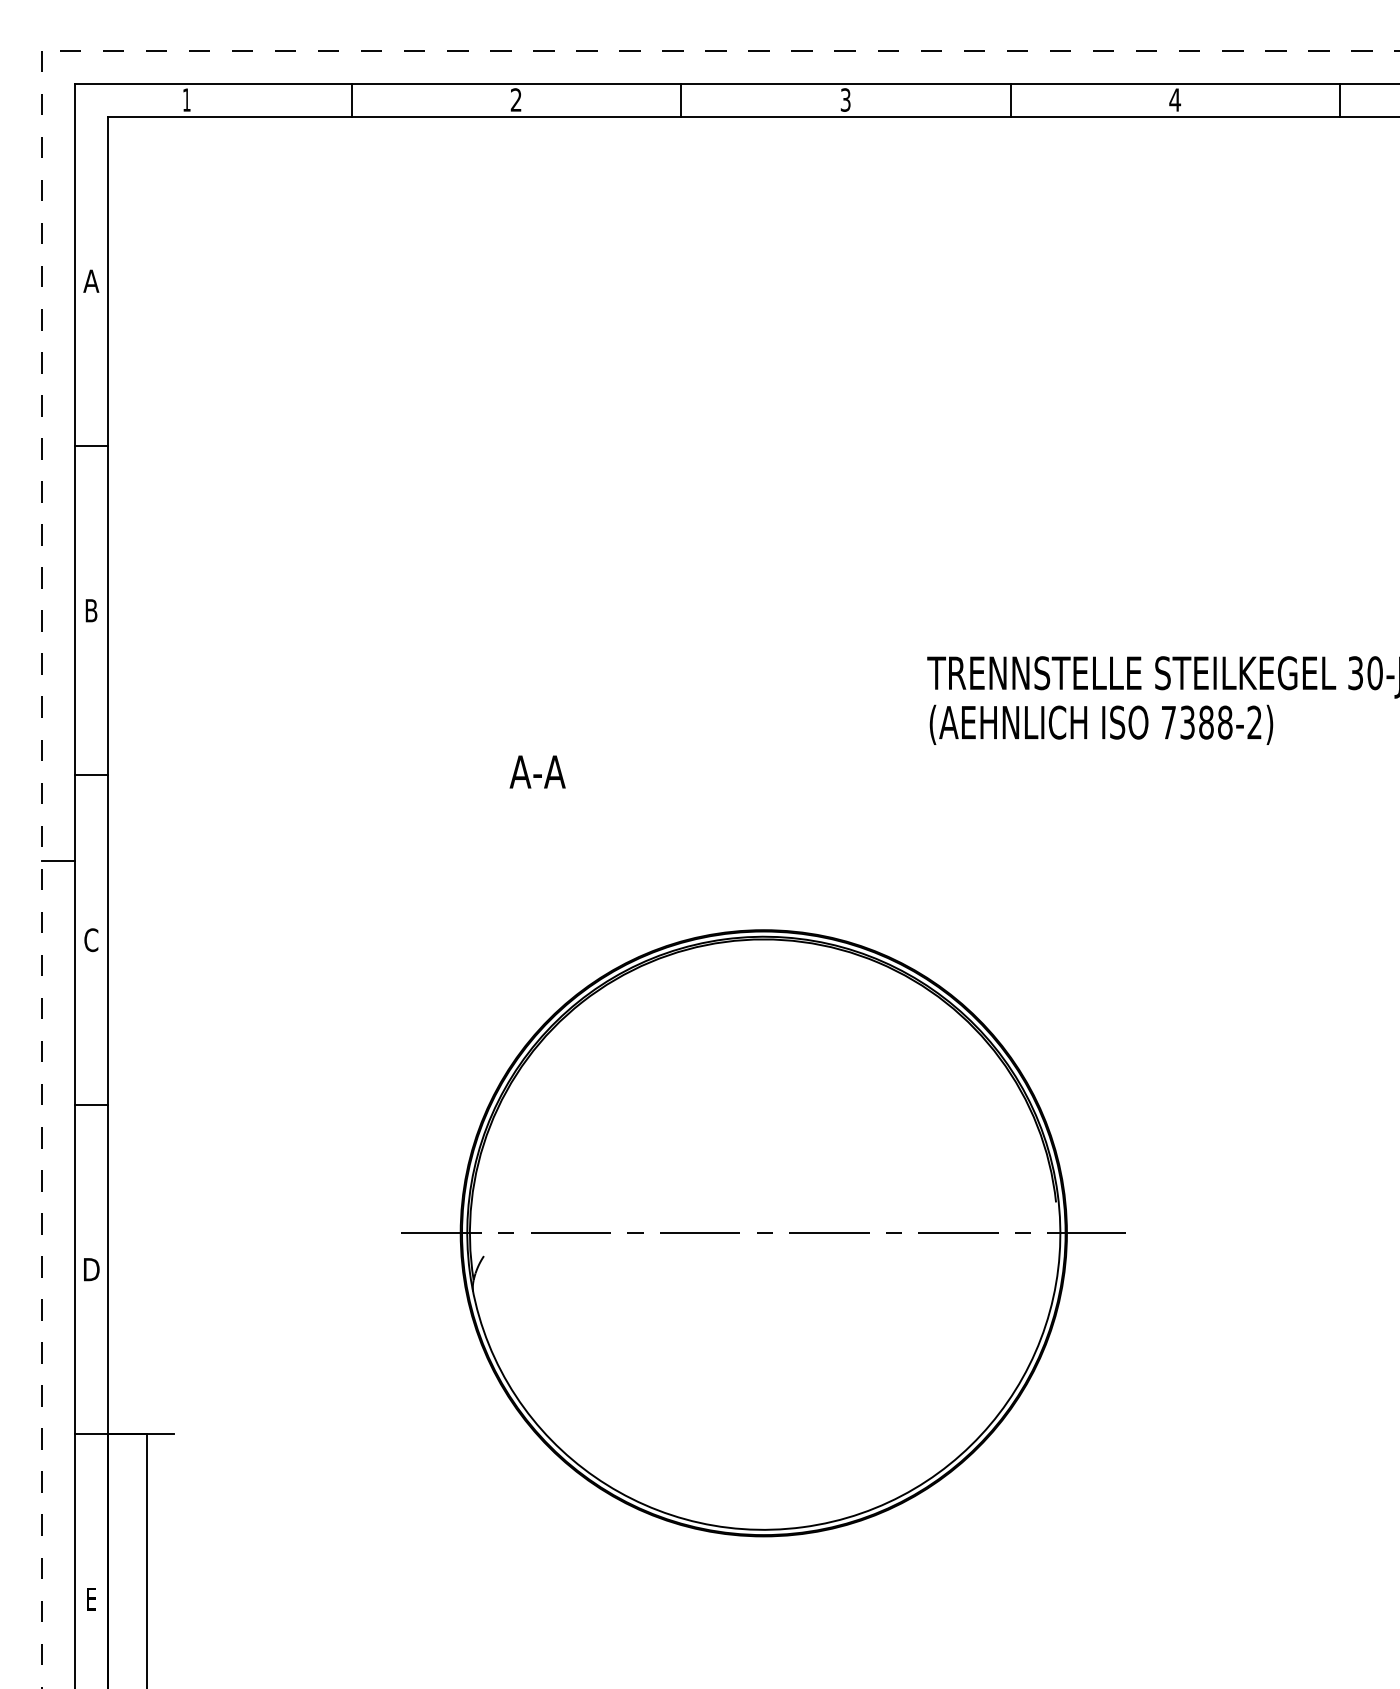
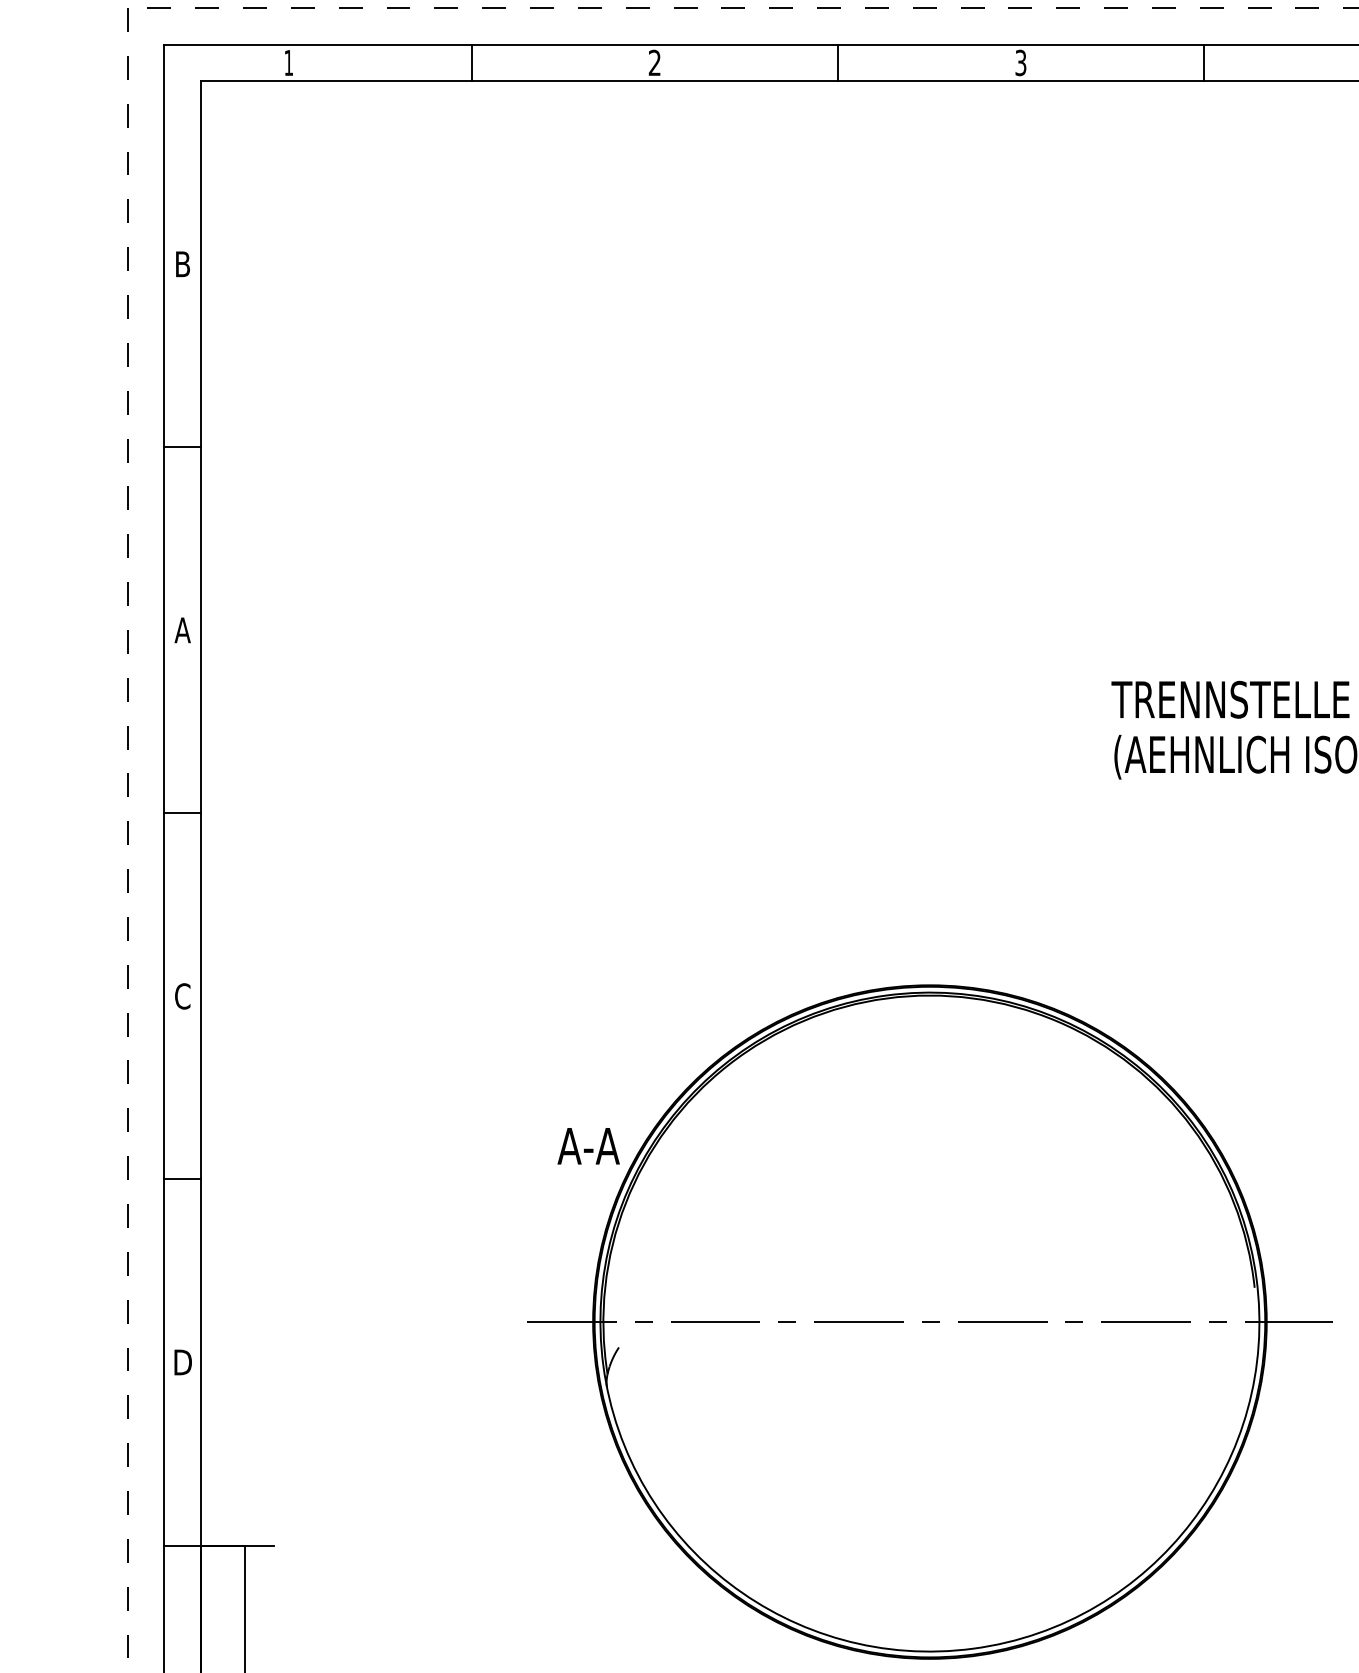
text: (91, 280) -> (182, 263), A -> B
text: (91, 610) -> (182, 630), B -> A
text: (537, 771) -> (588, 1145), moved
line: (57, 861) -> (145, 908), removed

